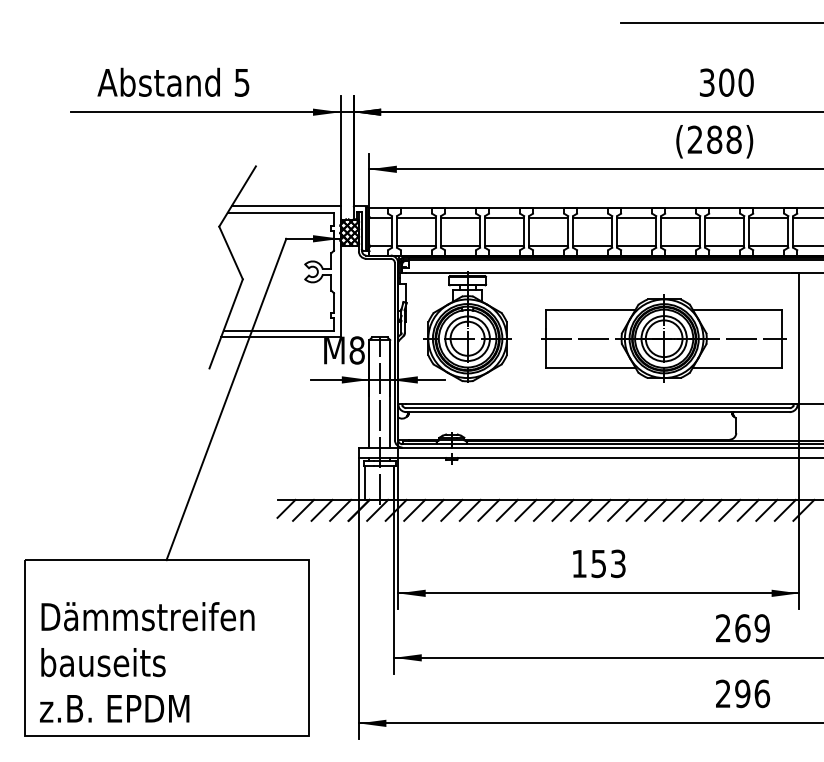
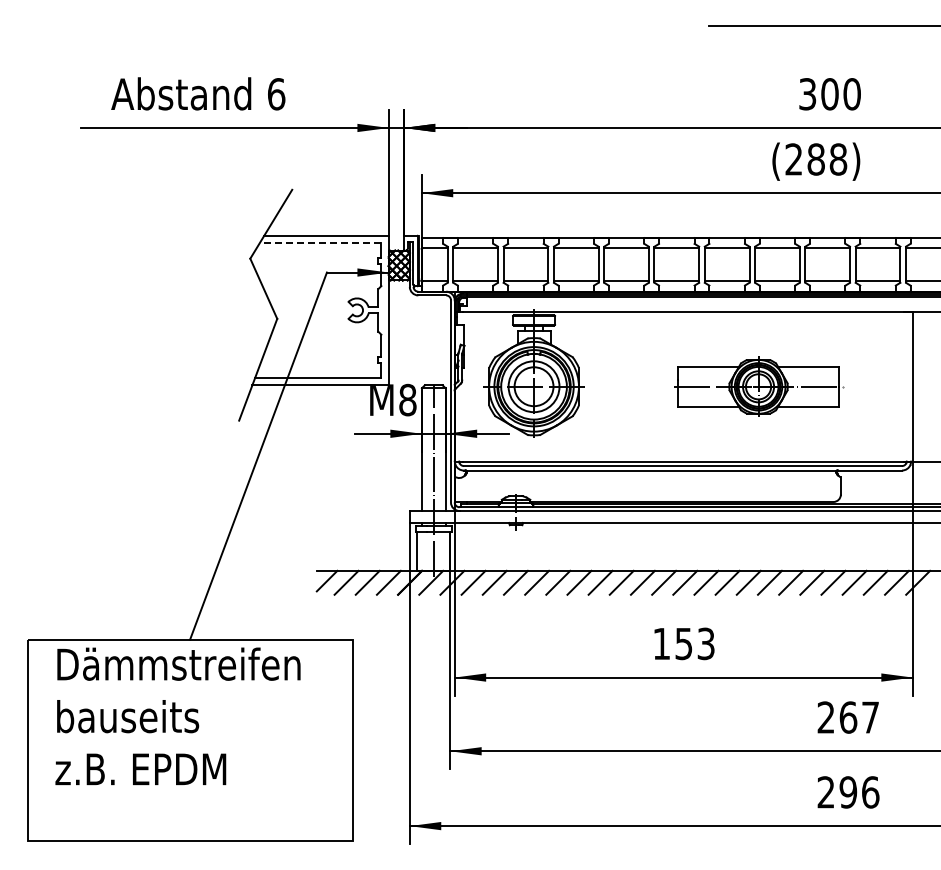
text: (242, 82) -> (276, 94), 5 -> 6
line: (280, 213) -> (320, 243), solid -> dashed
part: (664, 338) -> (758, 386), size x0.6
text: (762, 628) -> (870, 717), 269 -> 267
text: (146, 662) -> (177, 716), moved

